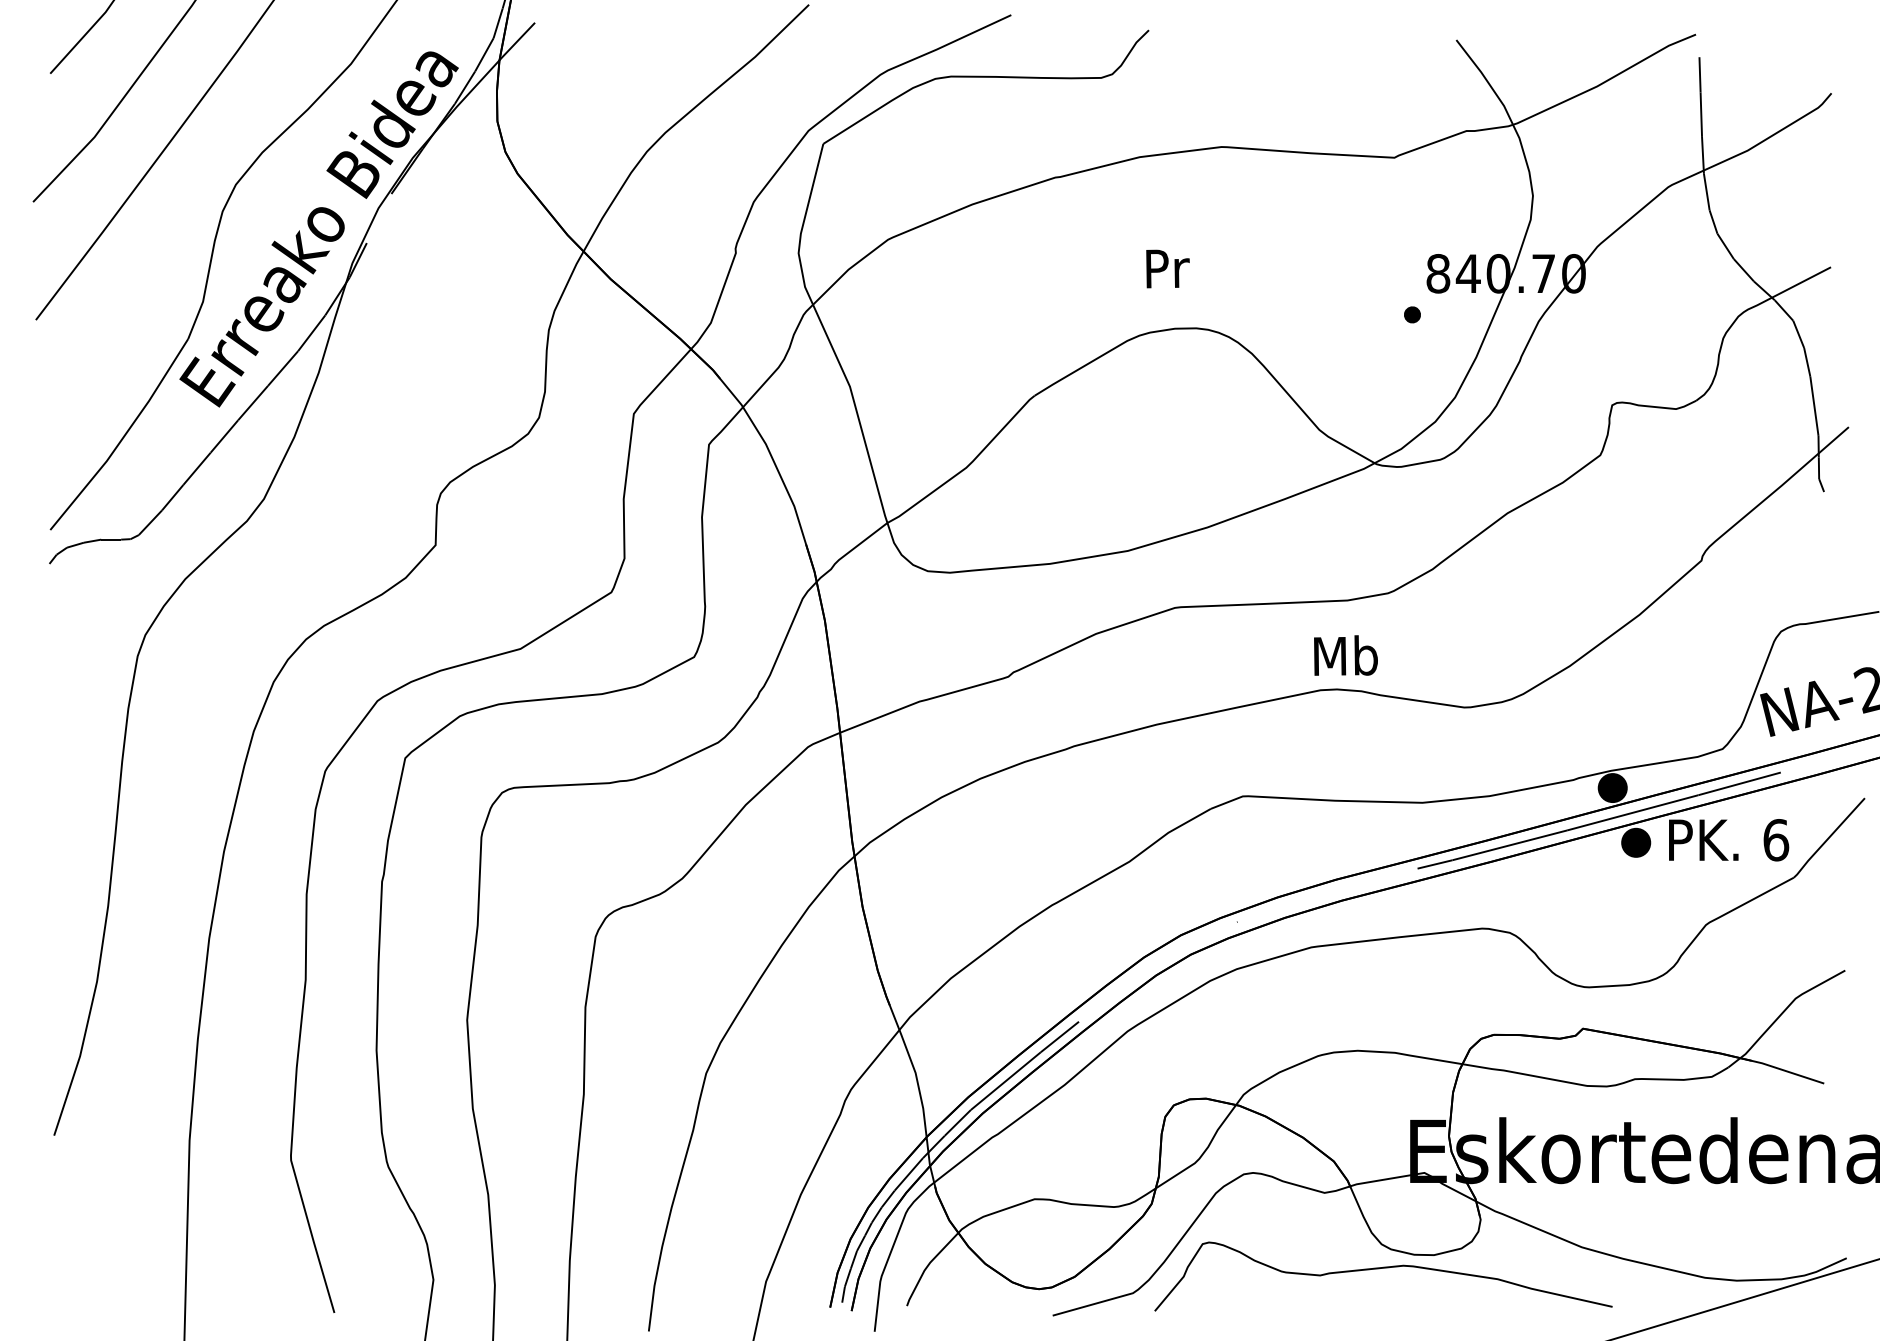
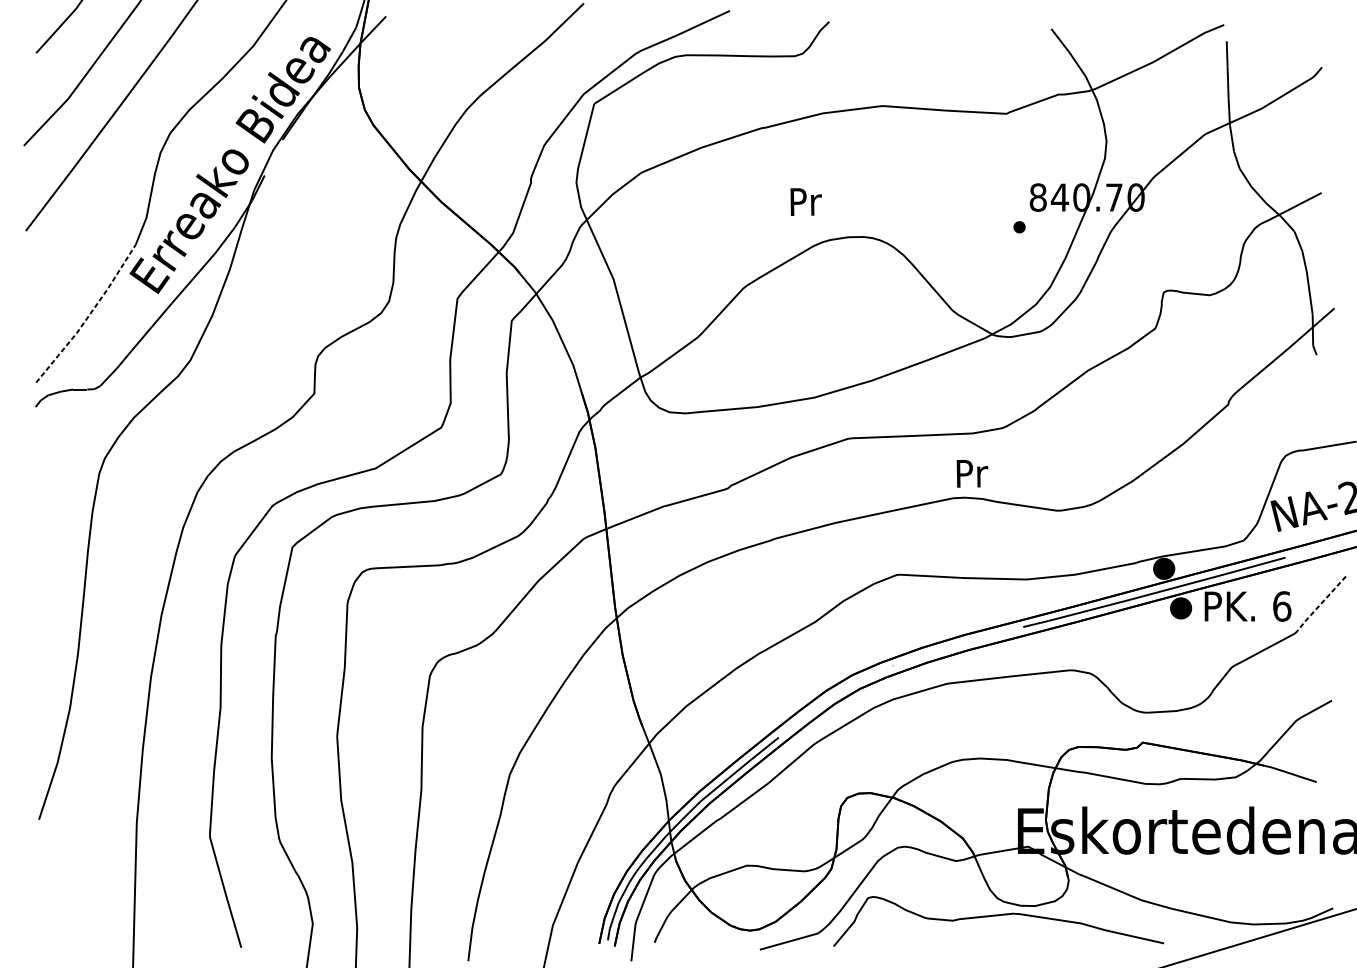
text: (1167, 268) -> (805, 201), moved
line: (123, 437) -> (89, 315), solid -> dashed
text: (1345, 655) -> (971, 473), Mb -> Pr
line: (1828, 838) -> (1319, 605), solid -> dashed

